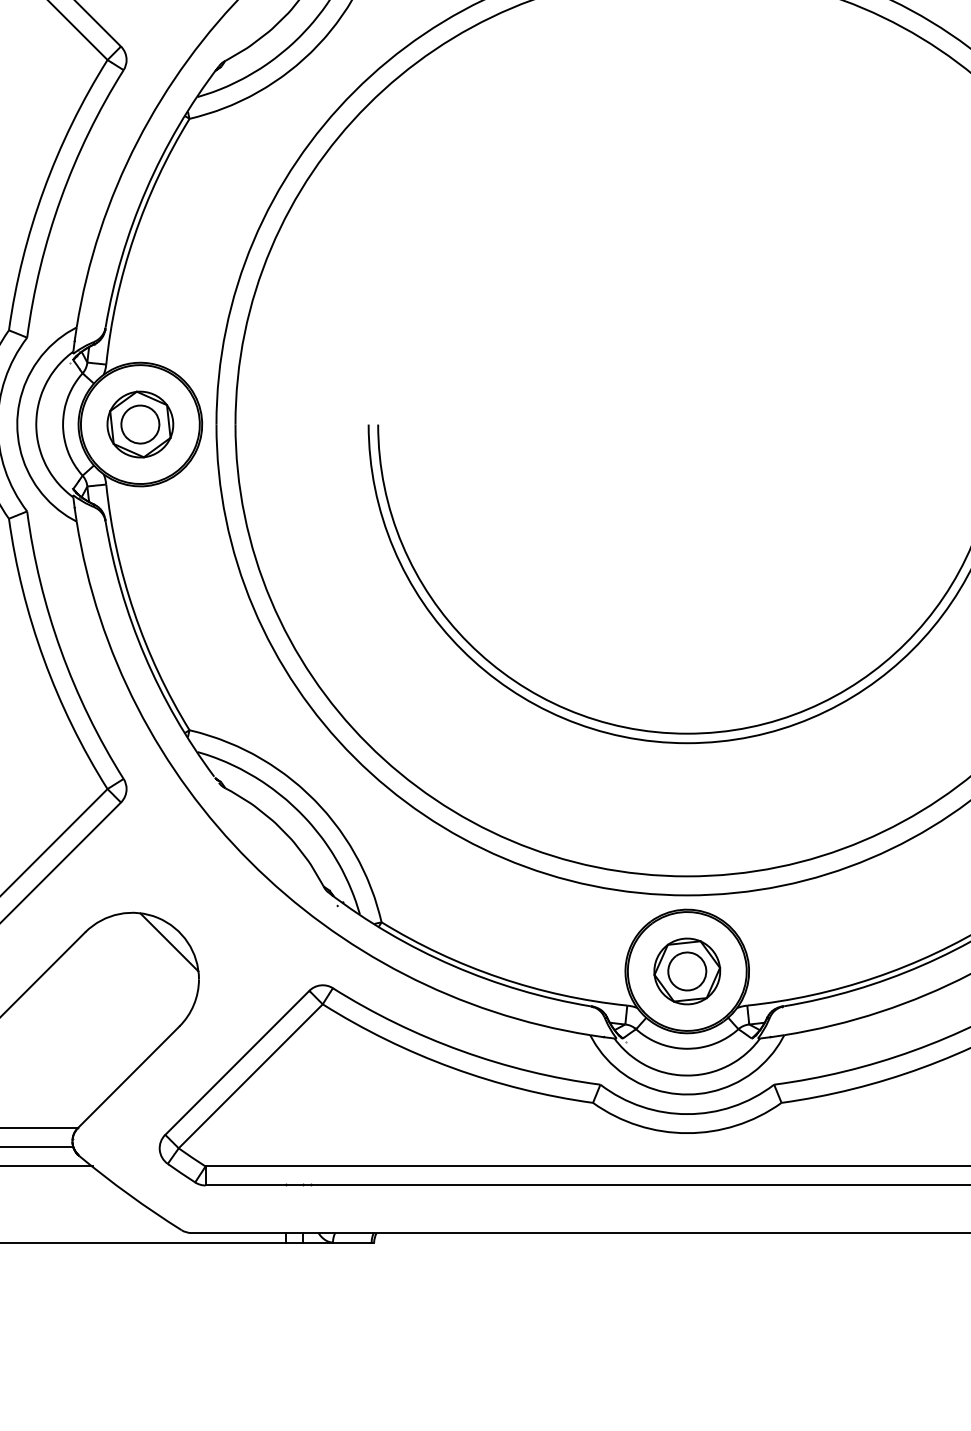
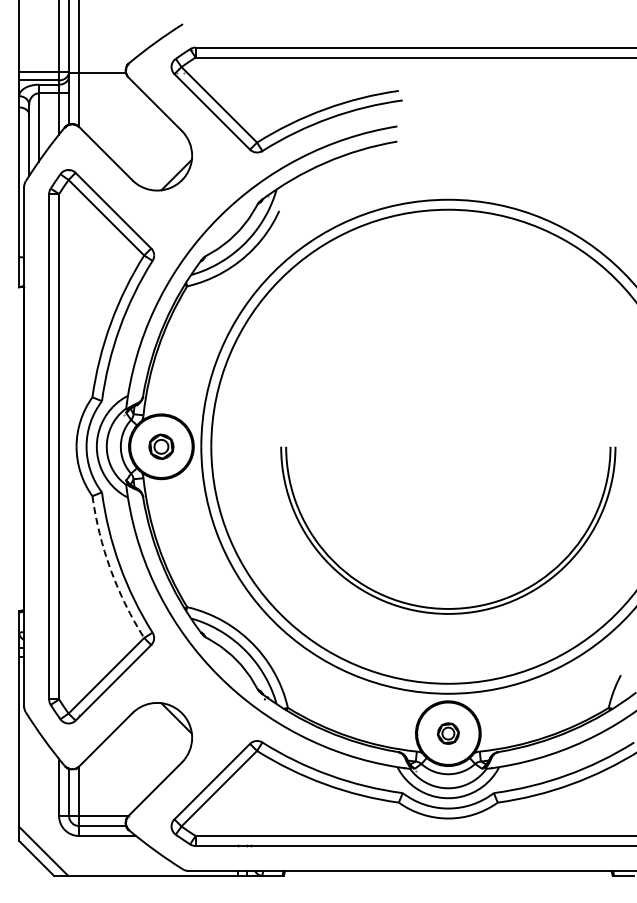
part: (140, 424) -> (161, 446), size x0.7
arc: (43, 658) -> (110, 569), solid -> dashed
part: (687, 971) -> (448, 733), size x0.6

